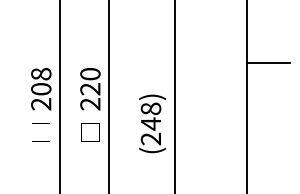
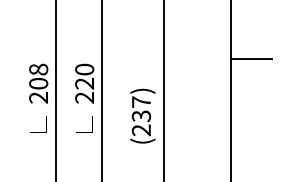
text: (150, 116) -> (140, 109), 248 -> 237

